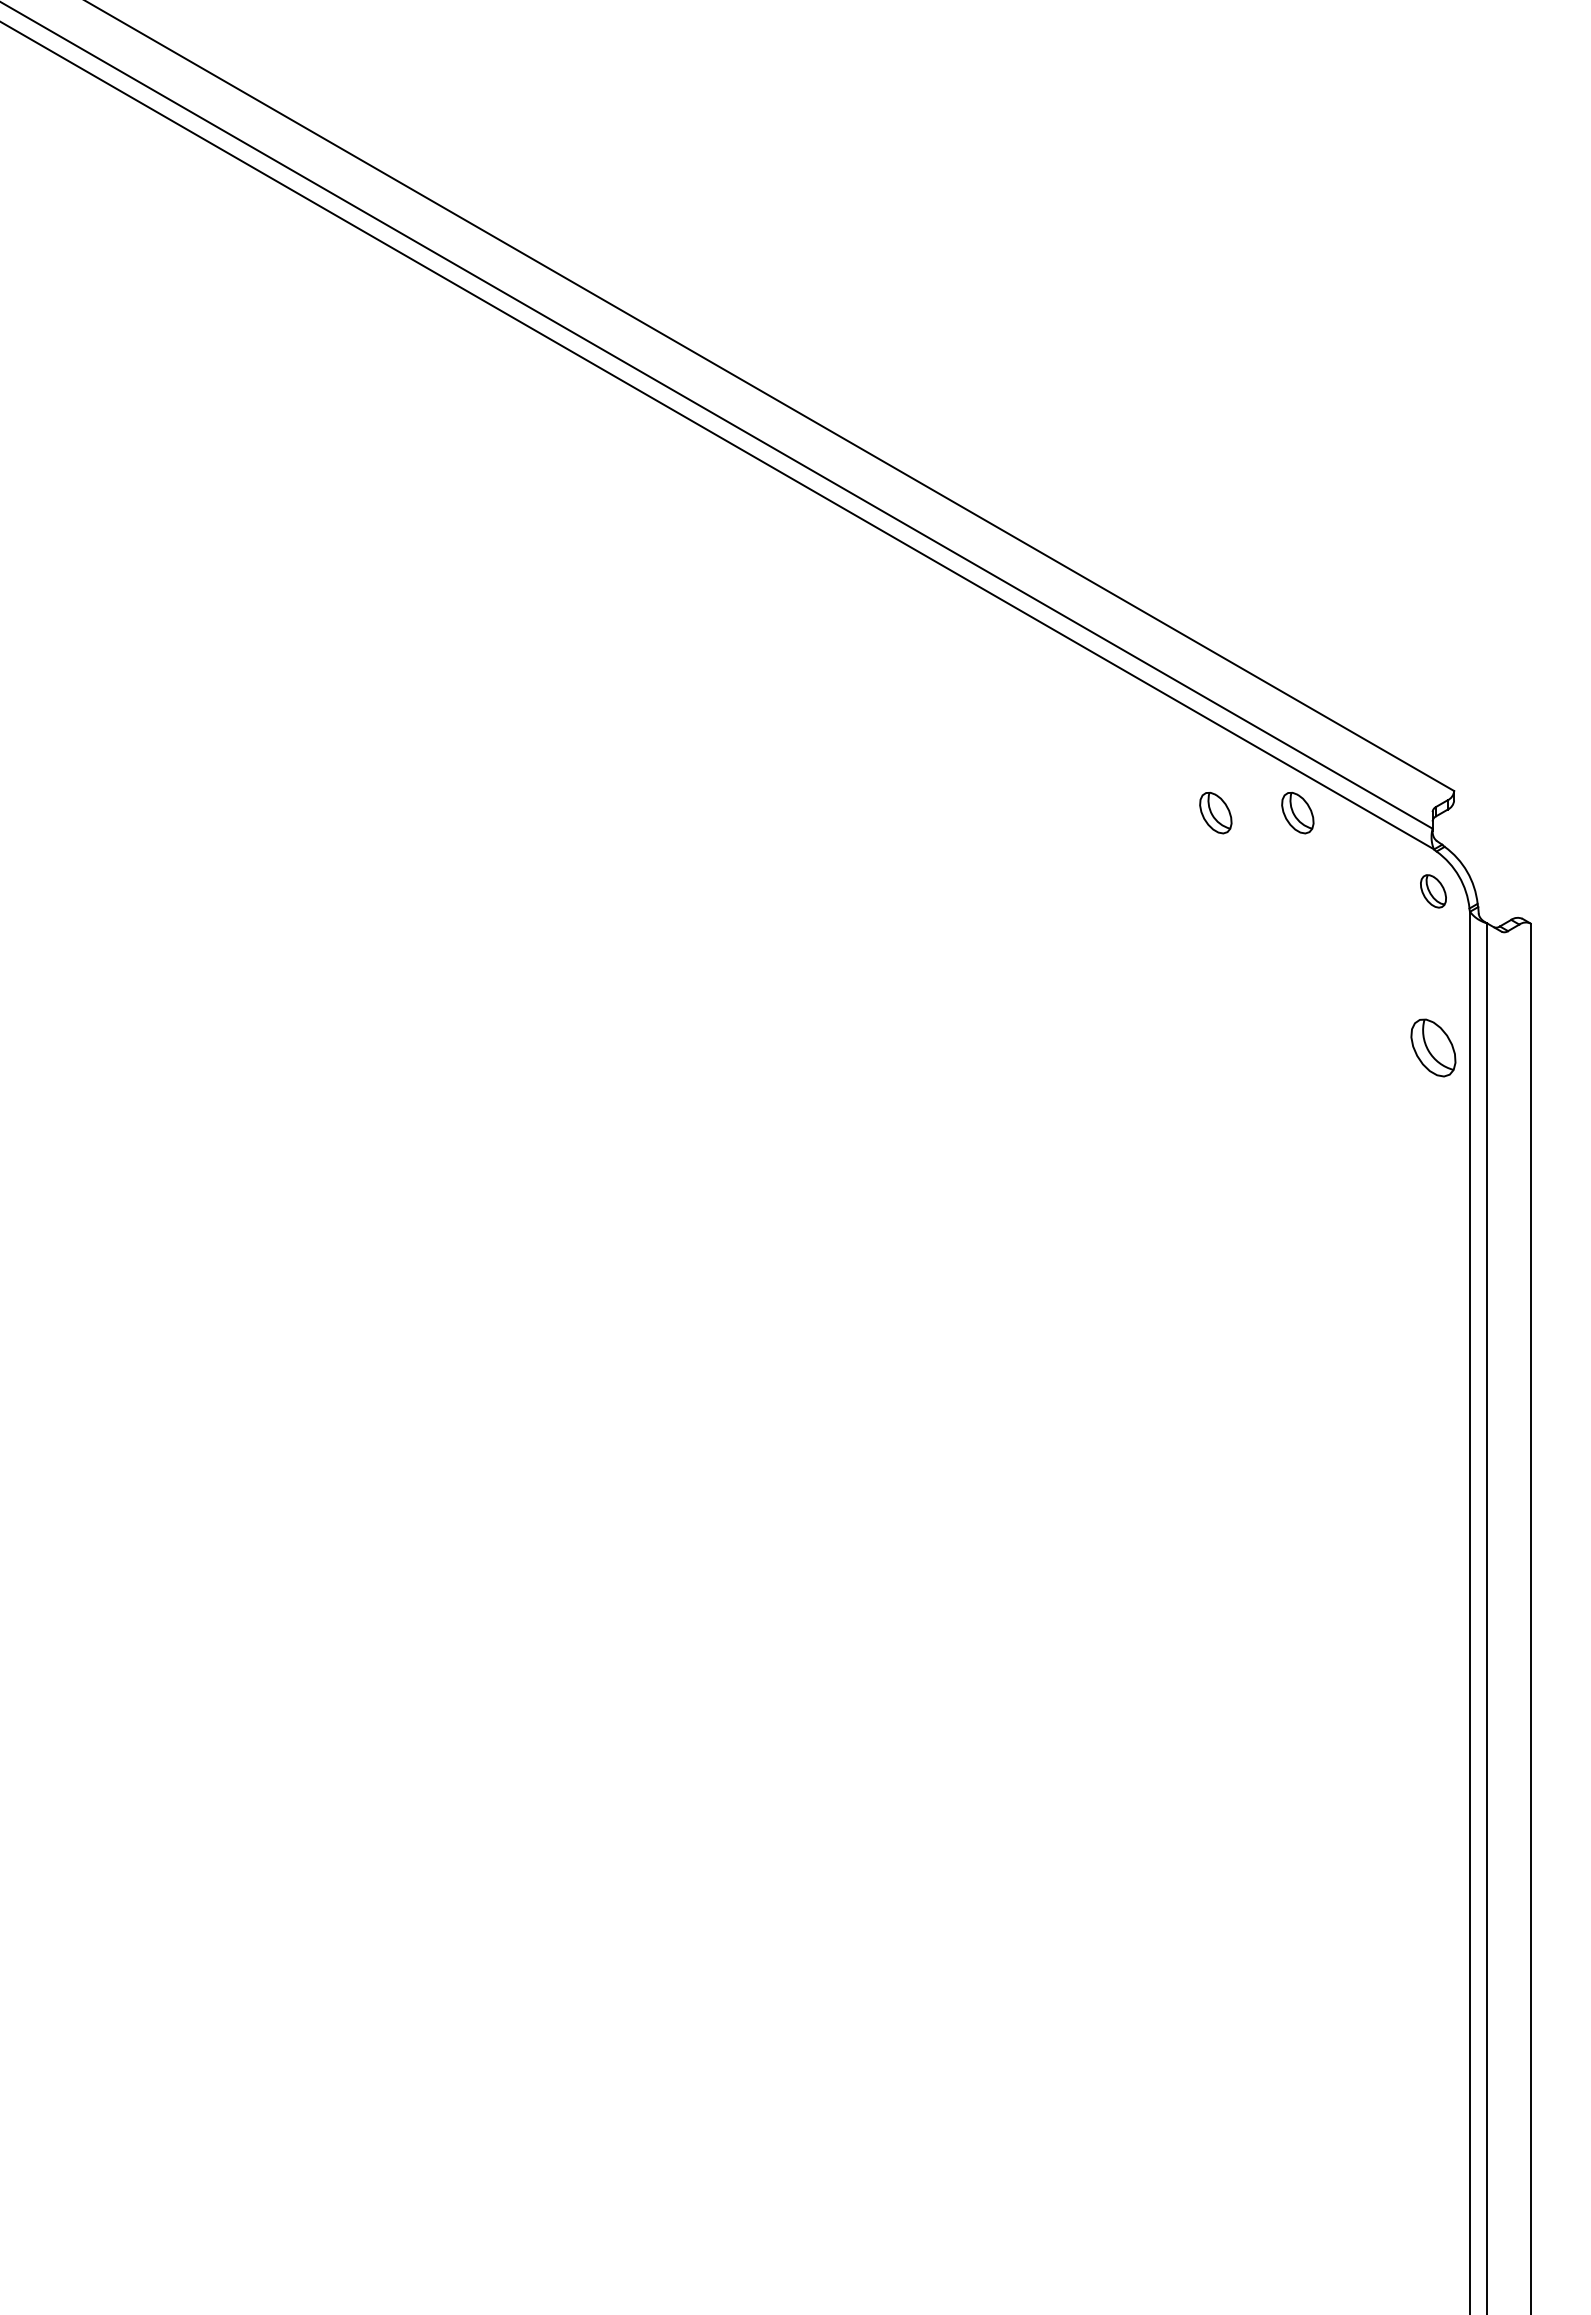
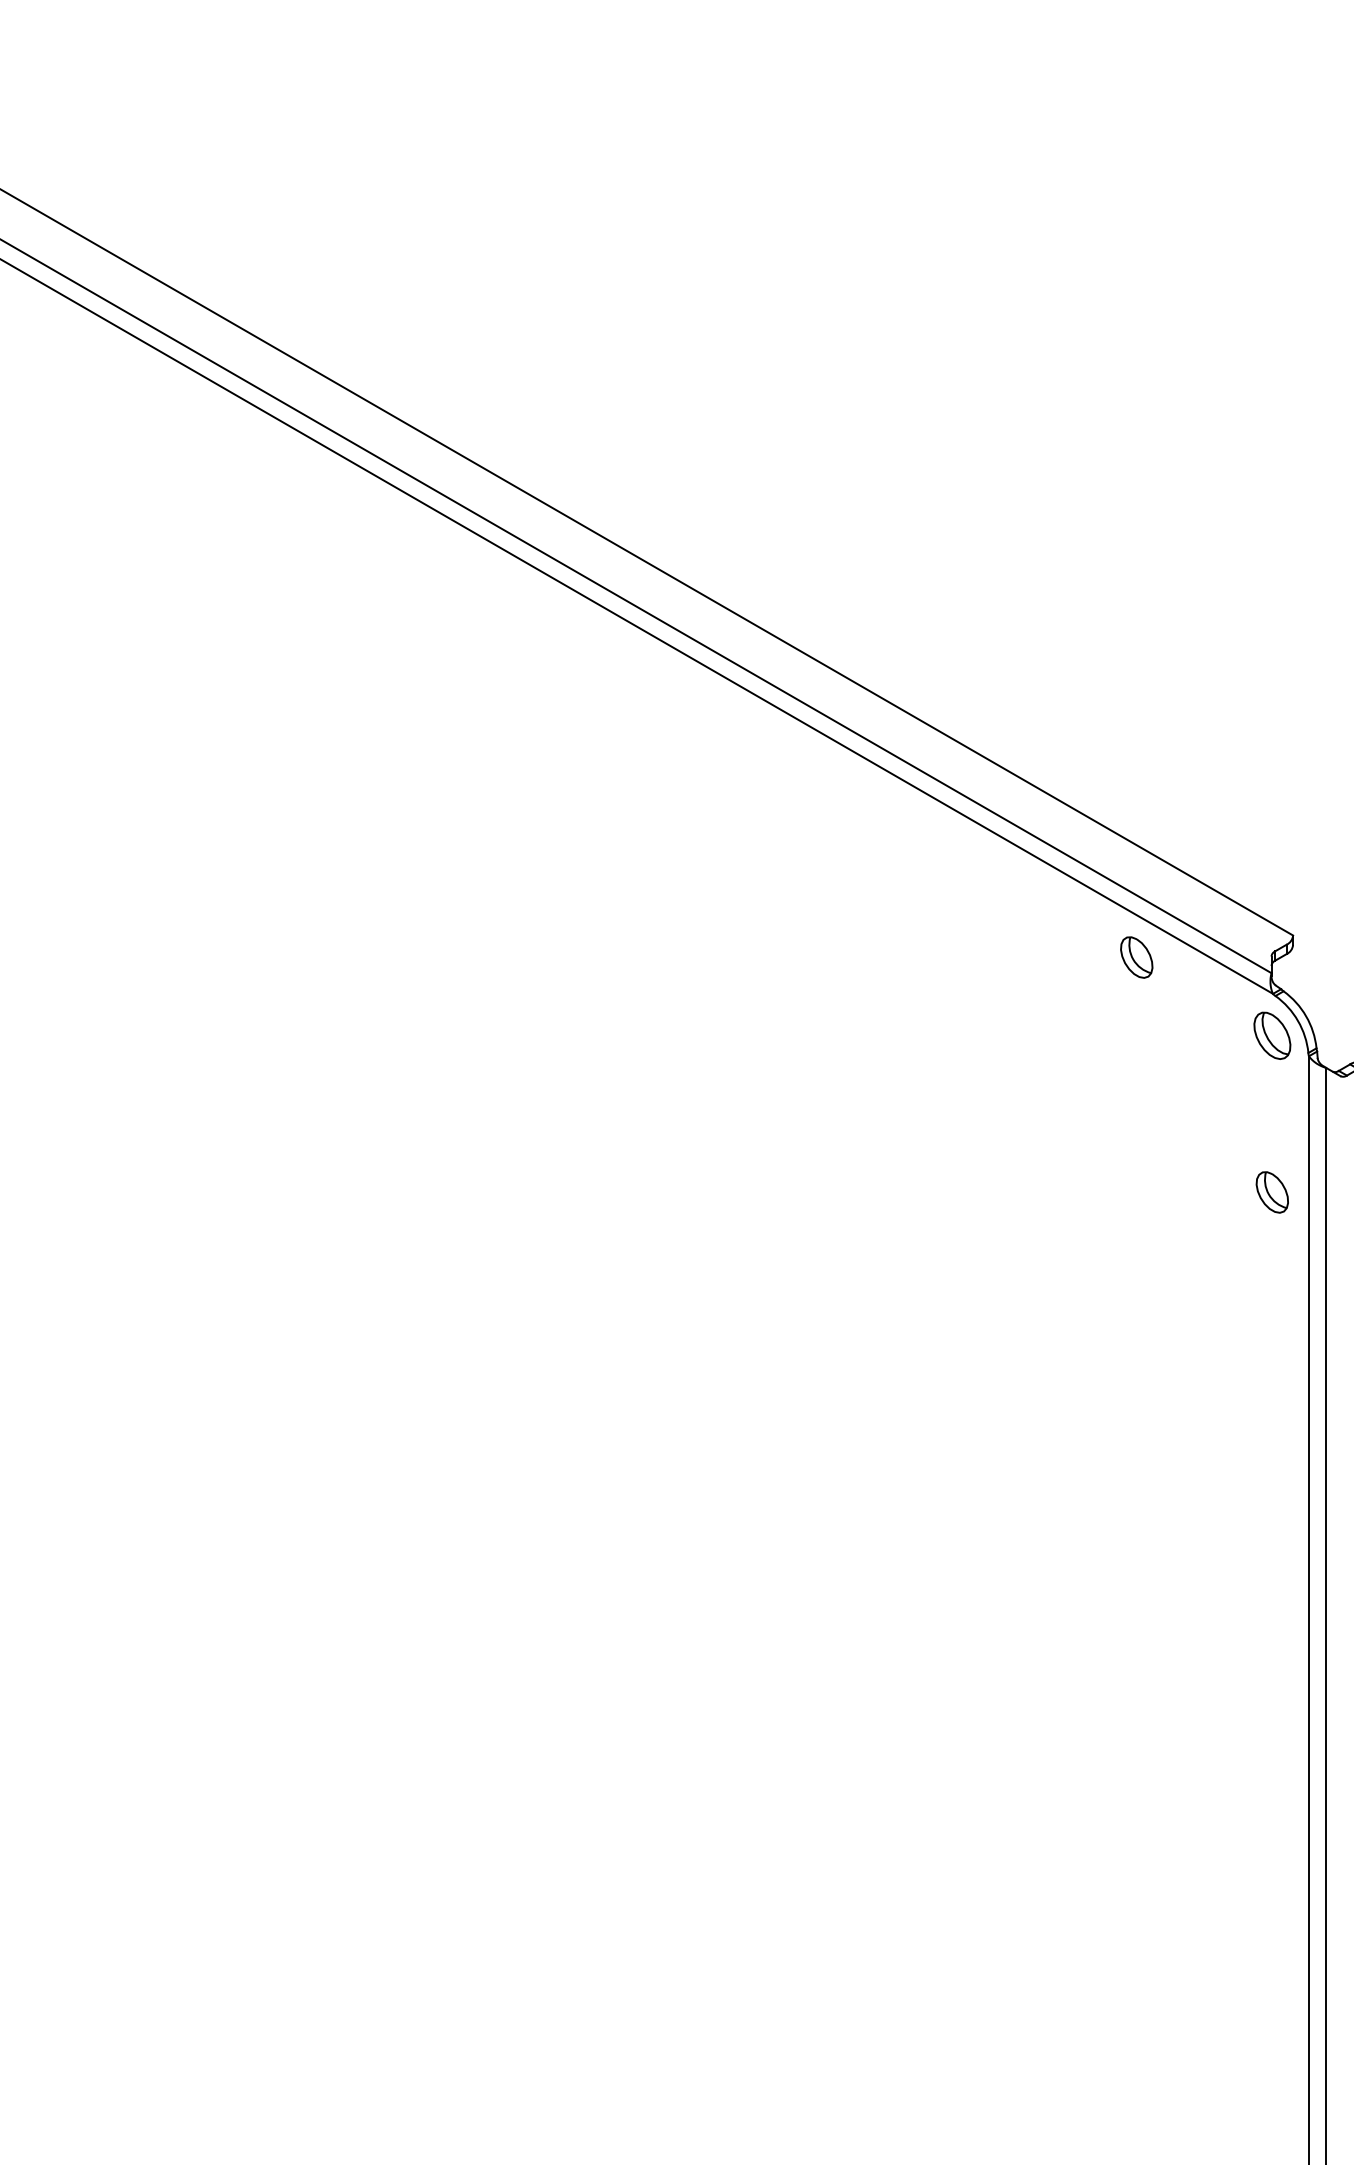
part: (1215, 812) -> (1054, 956), removed
part: (1433, 891) -> (1272, 1035), size x1.43
part: (1433, 1047) -> (1272, 1191), size x0.71

